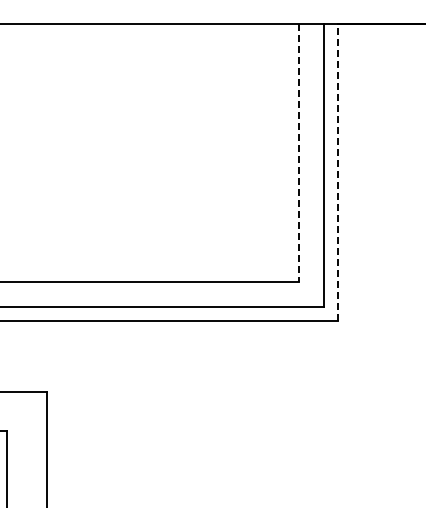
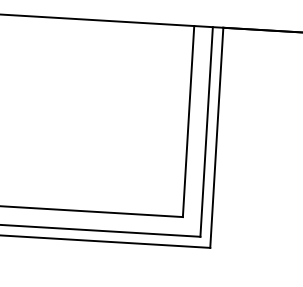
line: (298, 153) -> (188, 122), dashed -> solid
line: (338, 172) -> (217, 137), dashed -> solid

